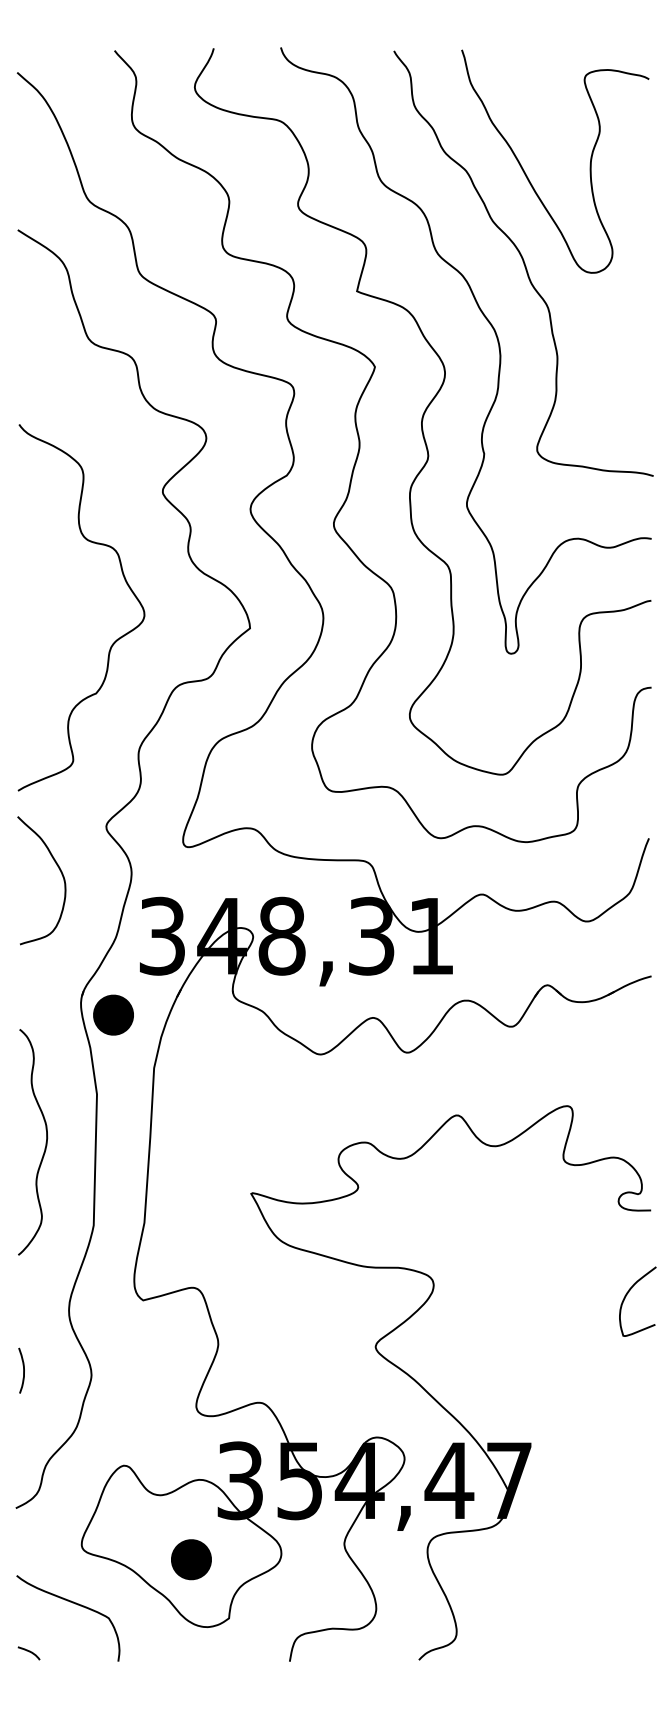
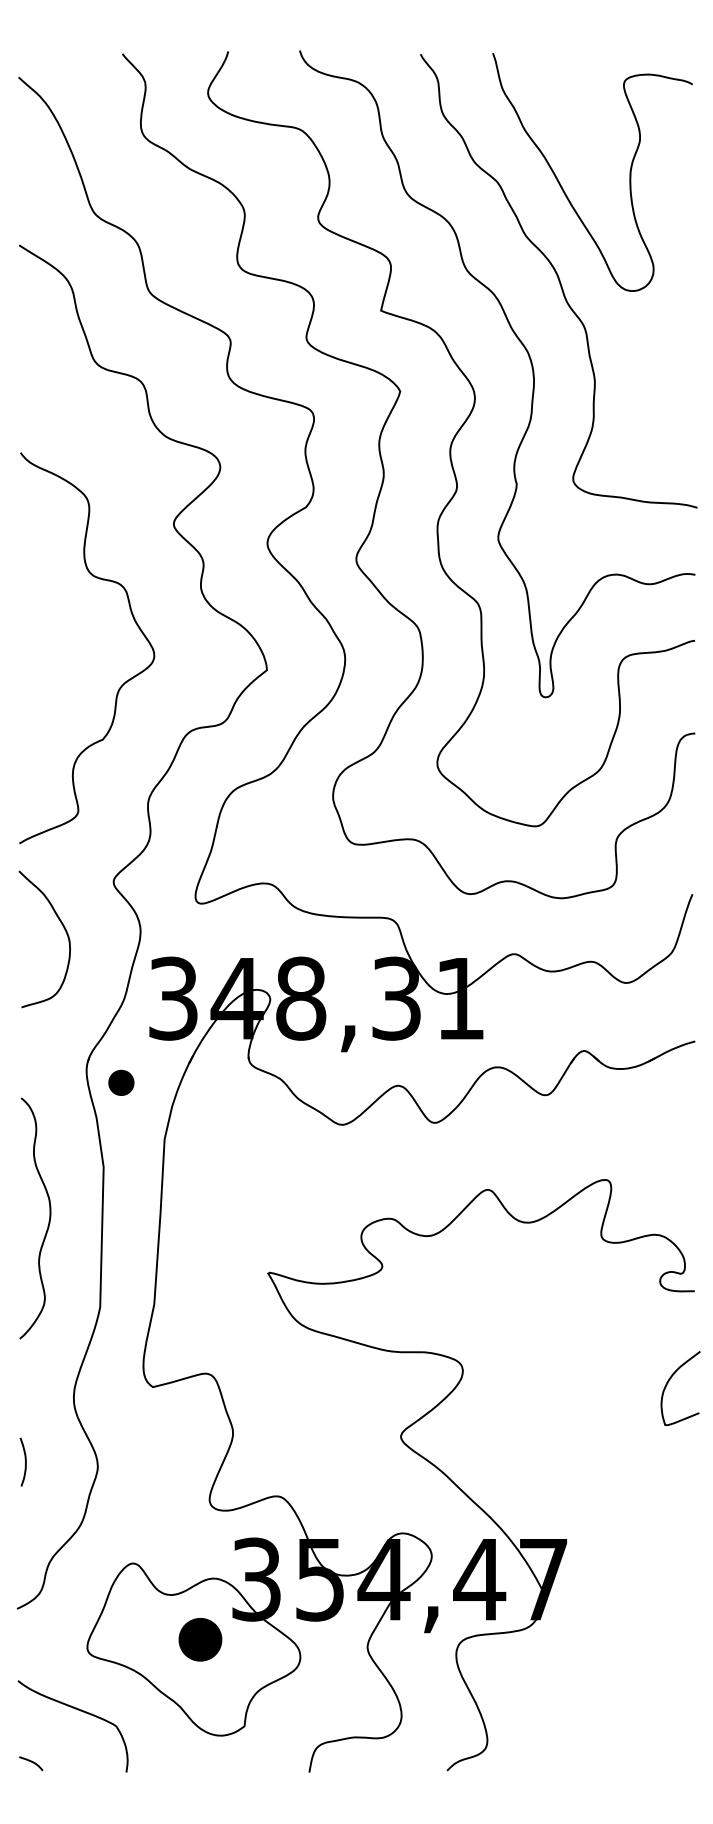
part: (113, 1014) -> (121, 1082), size x0.6
part: (191, 1559) -> (200, 1639), moved

